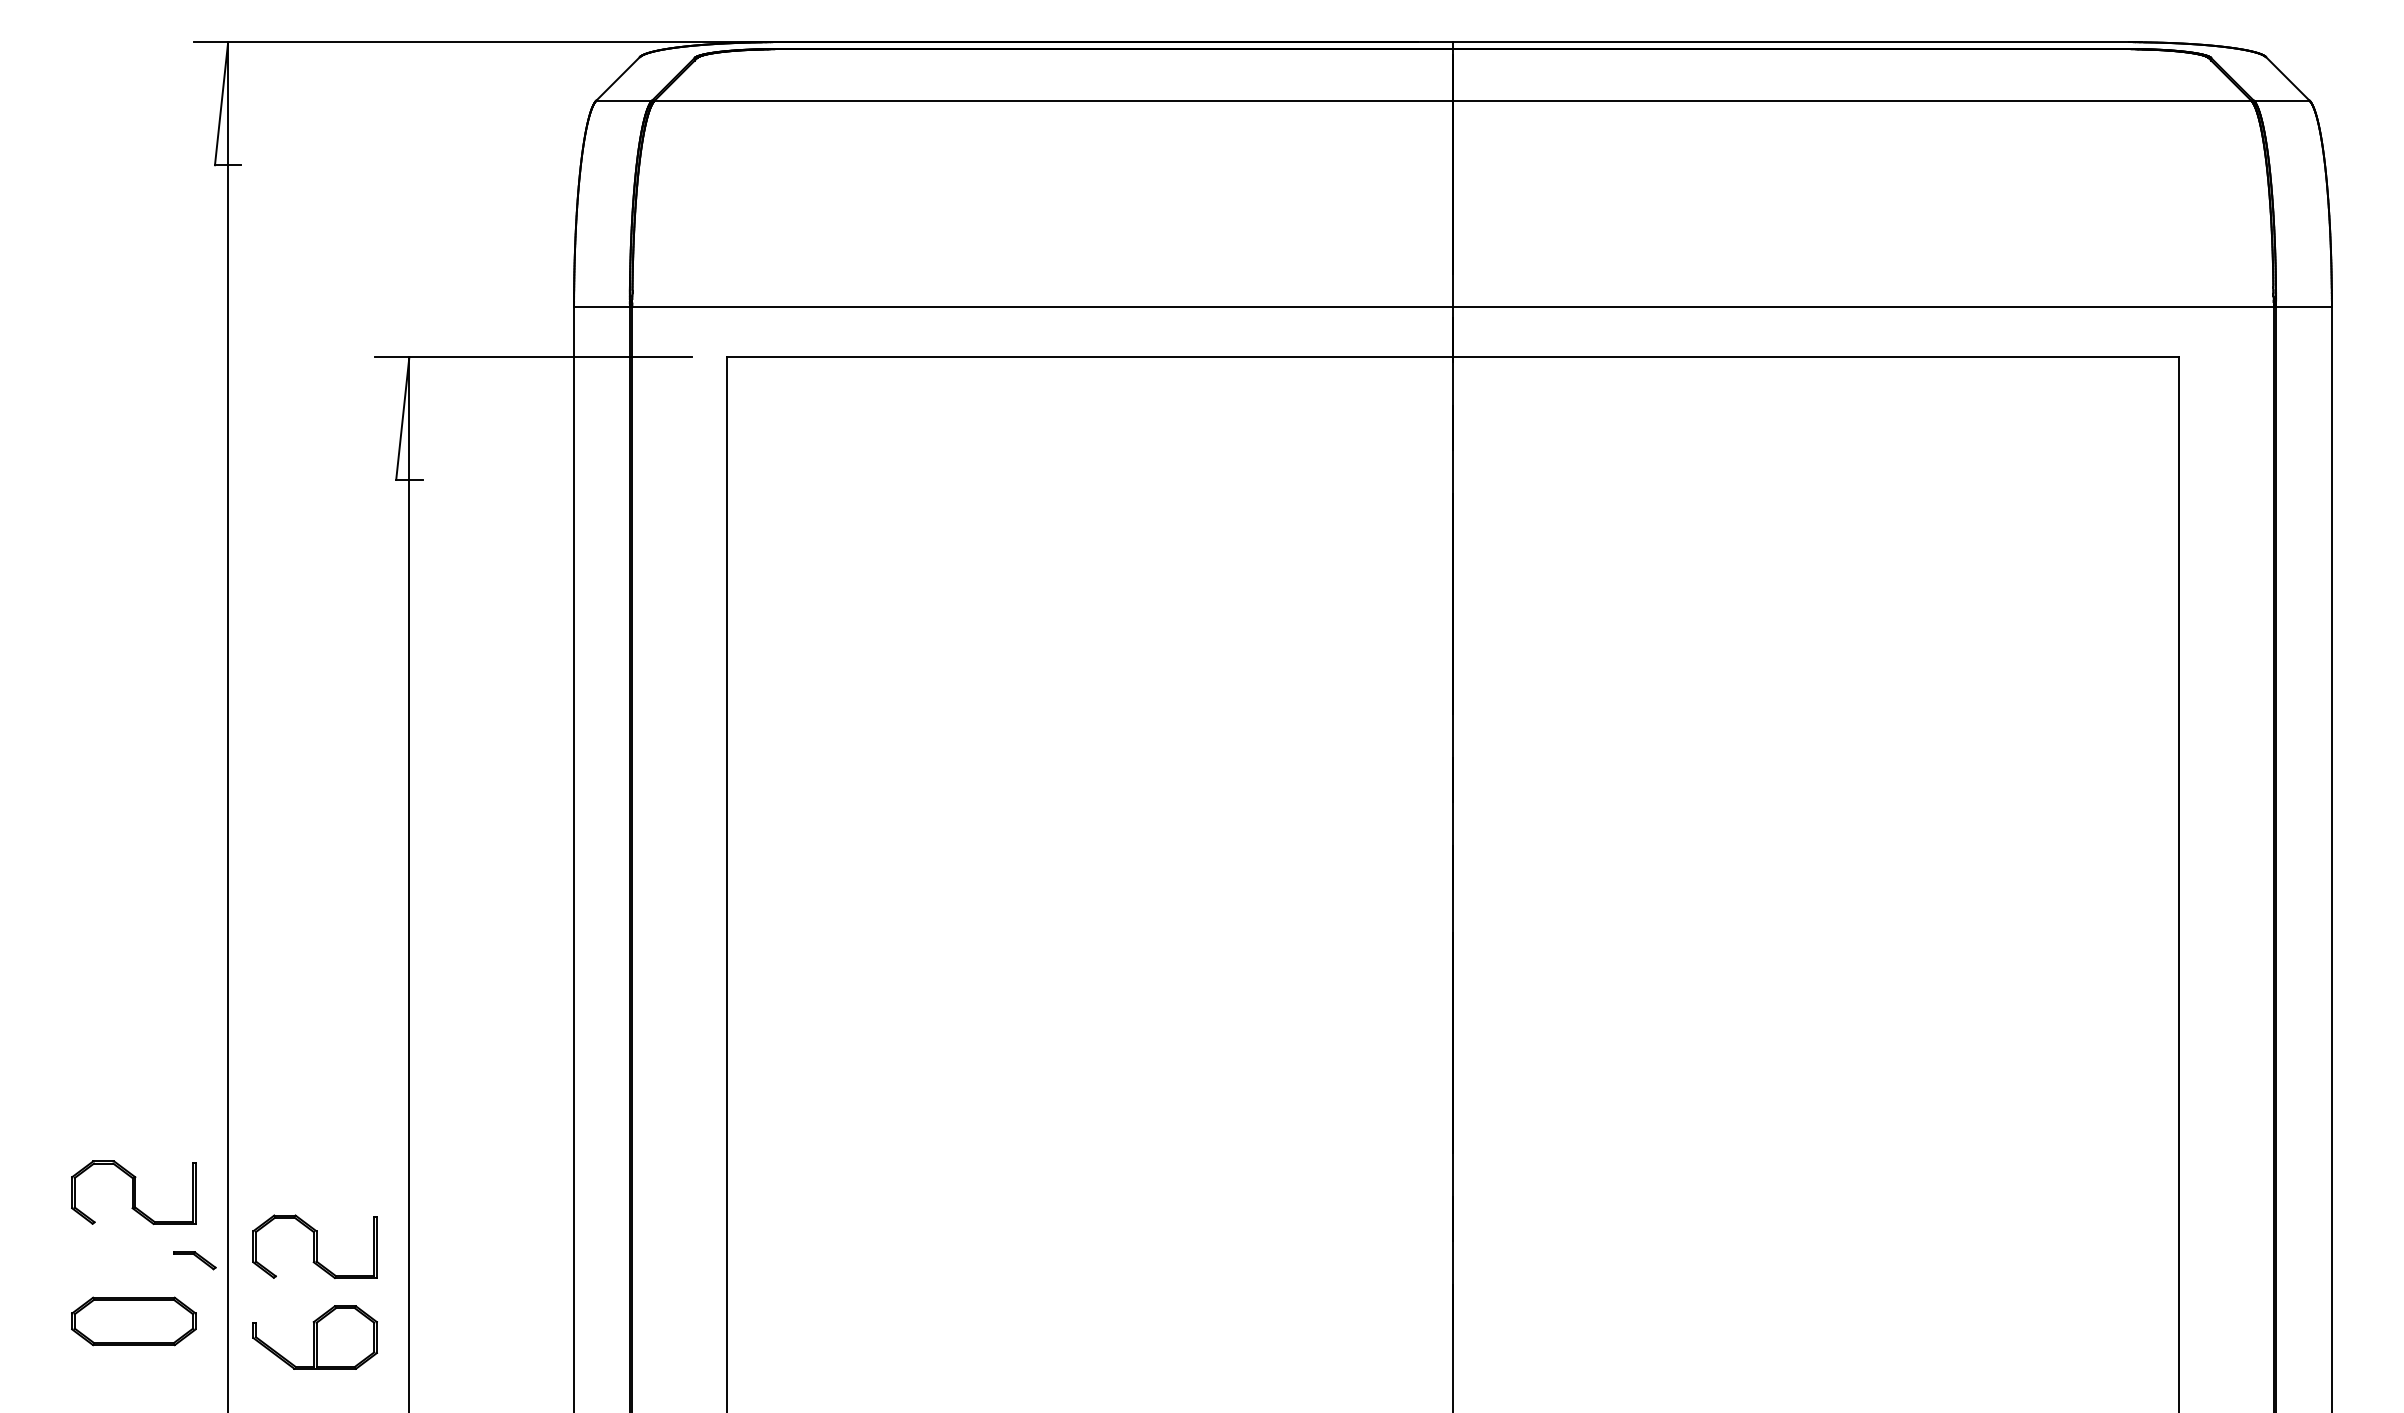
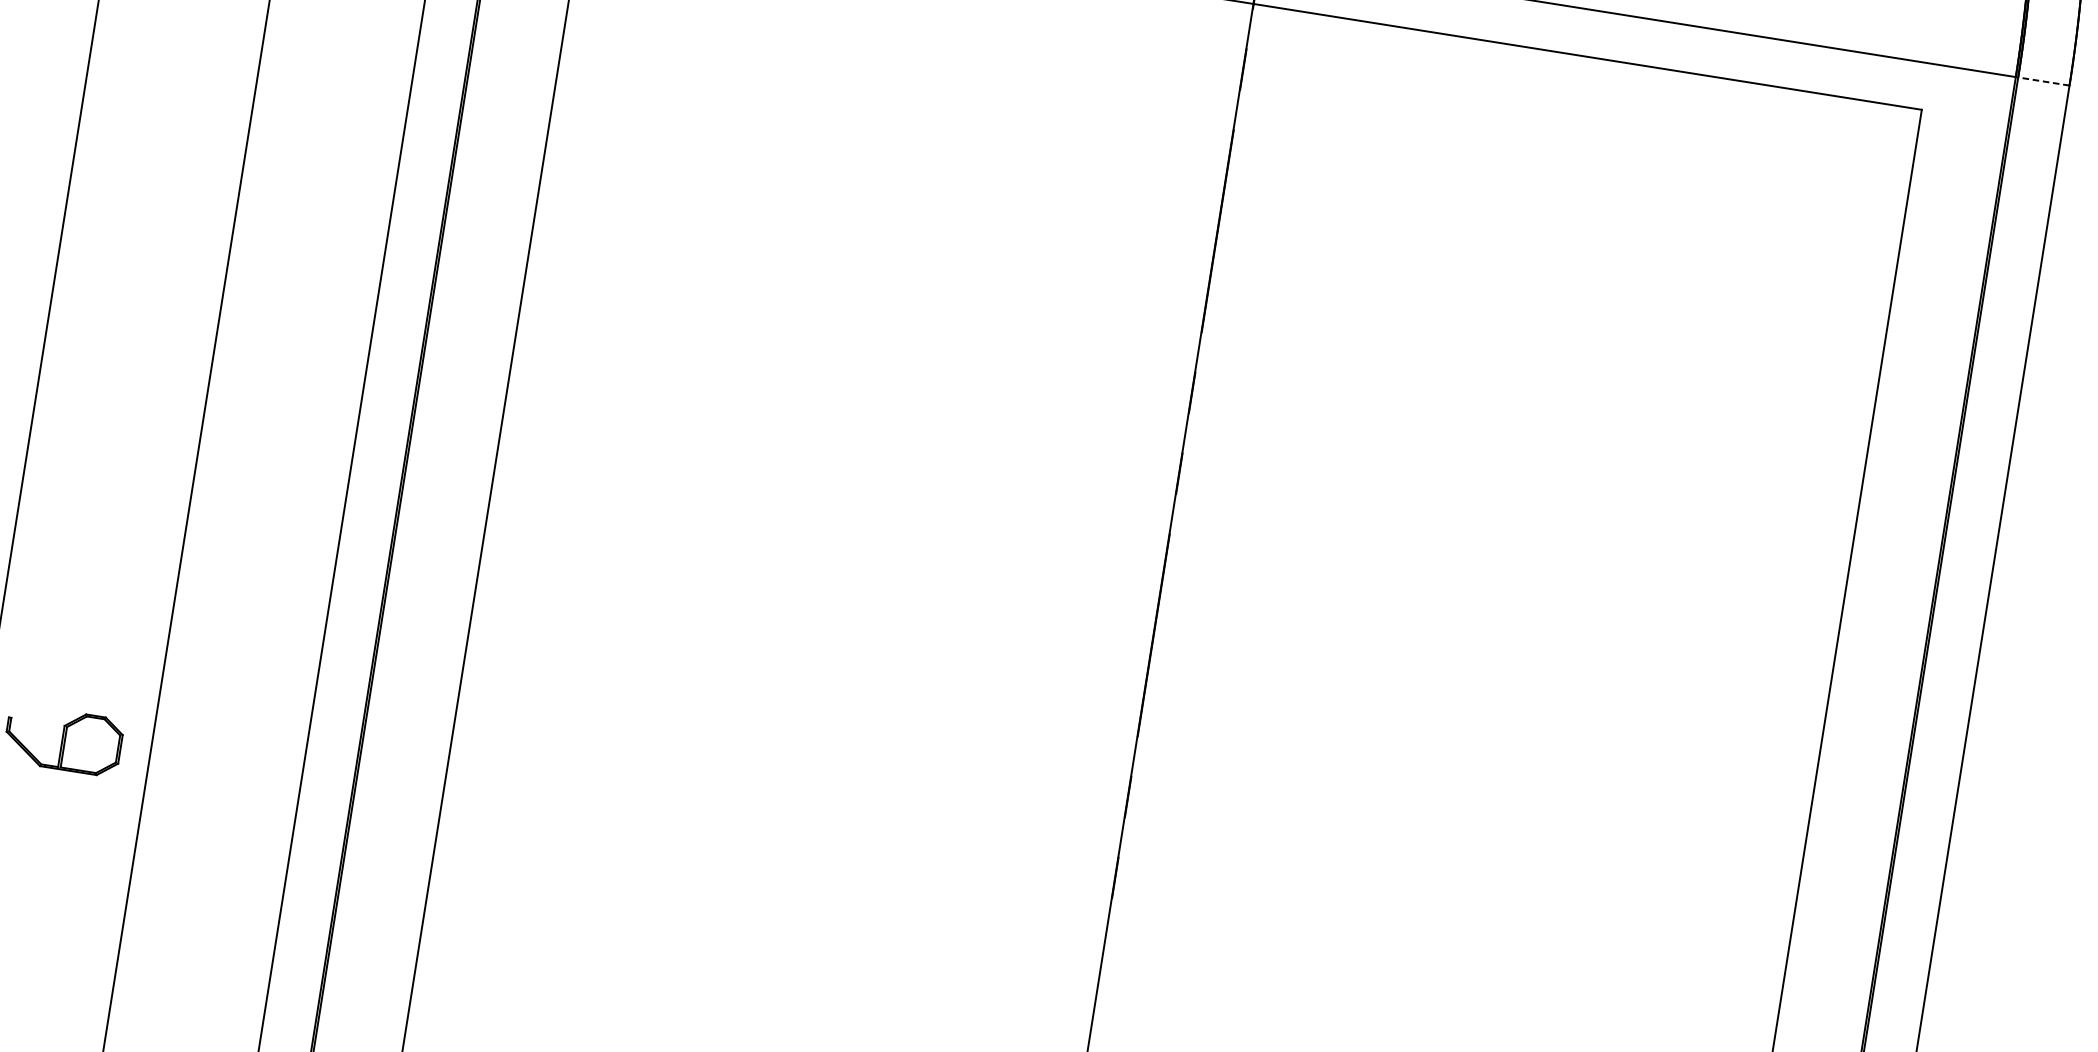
line: (2304, 306) -> (2044, 81), solid -> dashed
part: (314, 1246) -> (76, 656), removed

